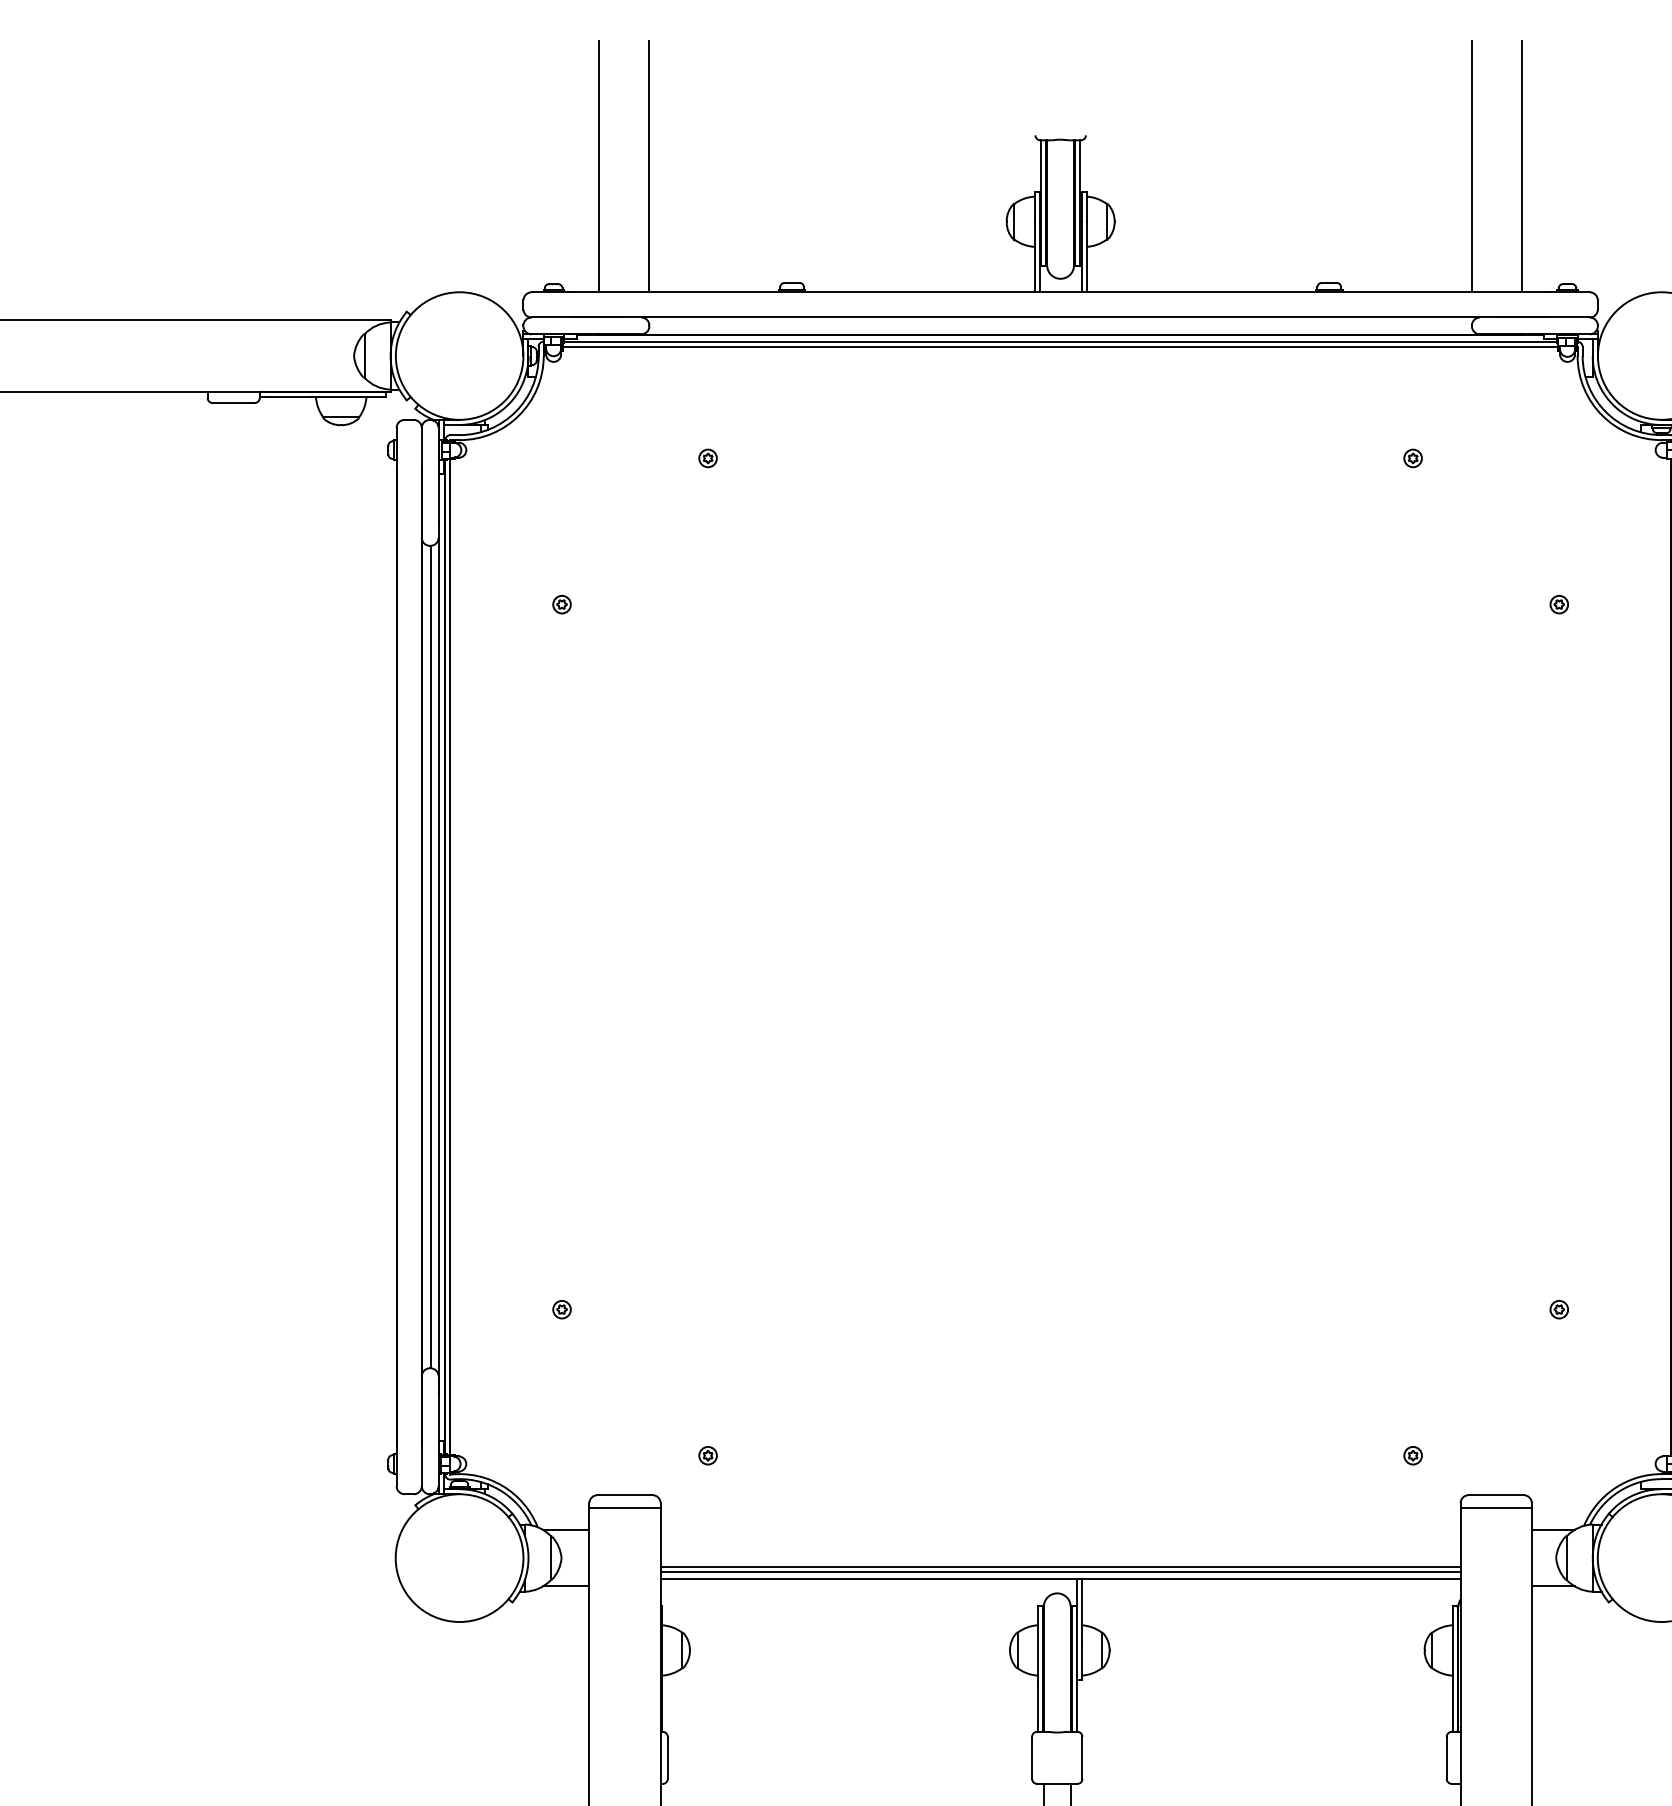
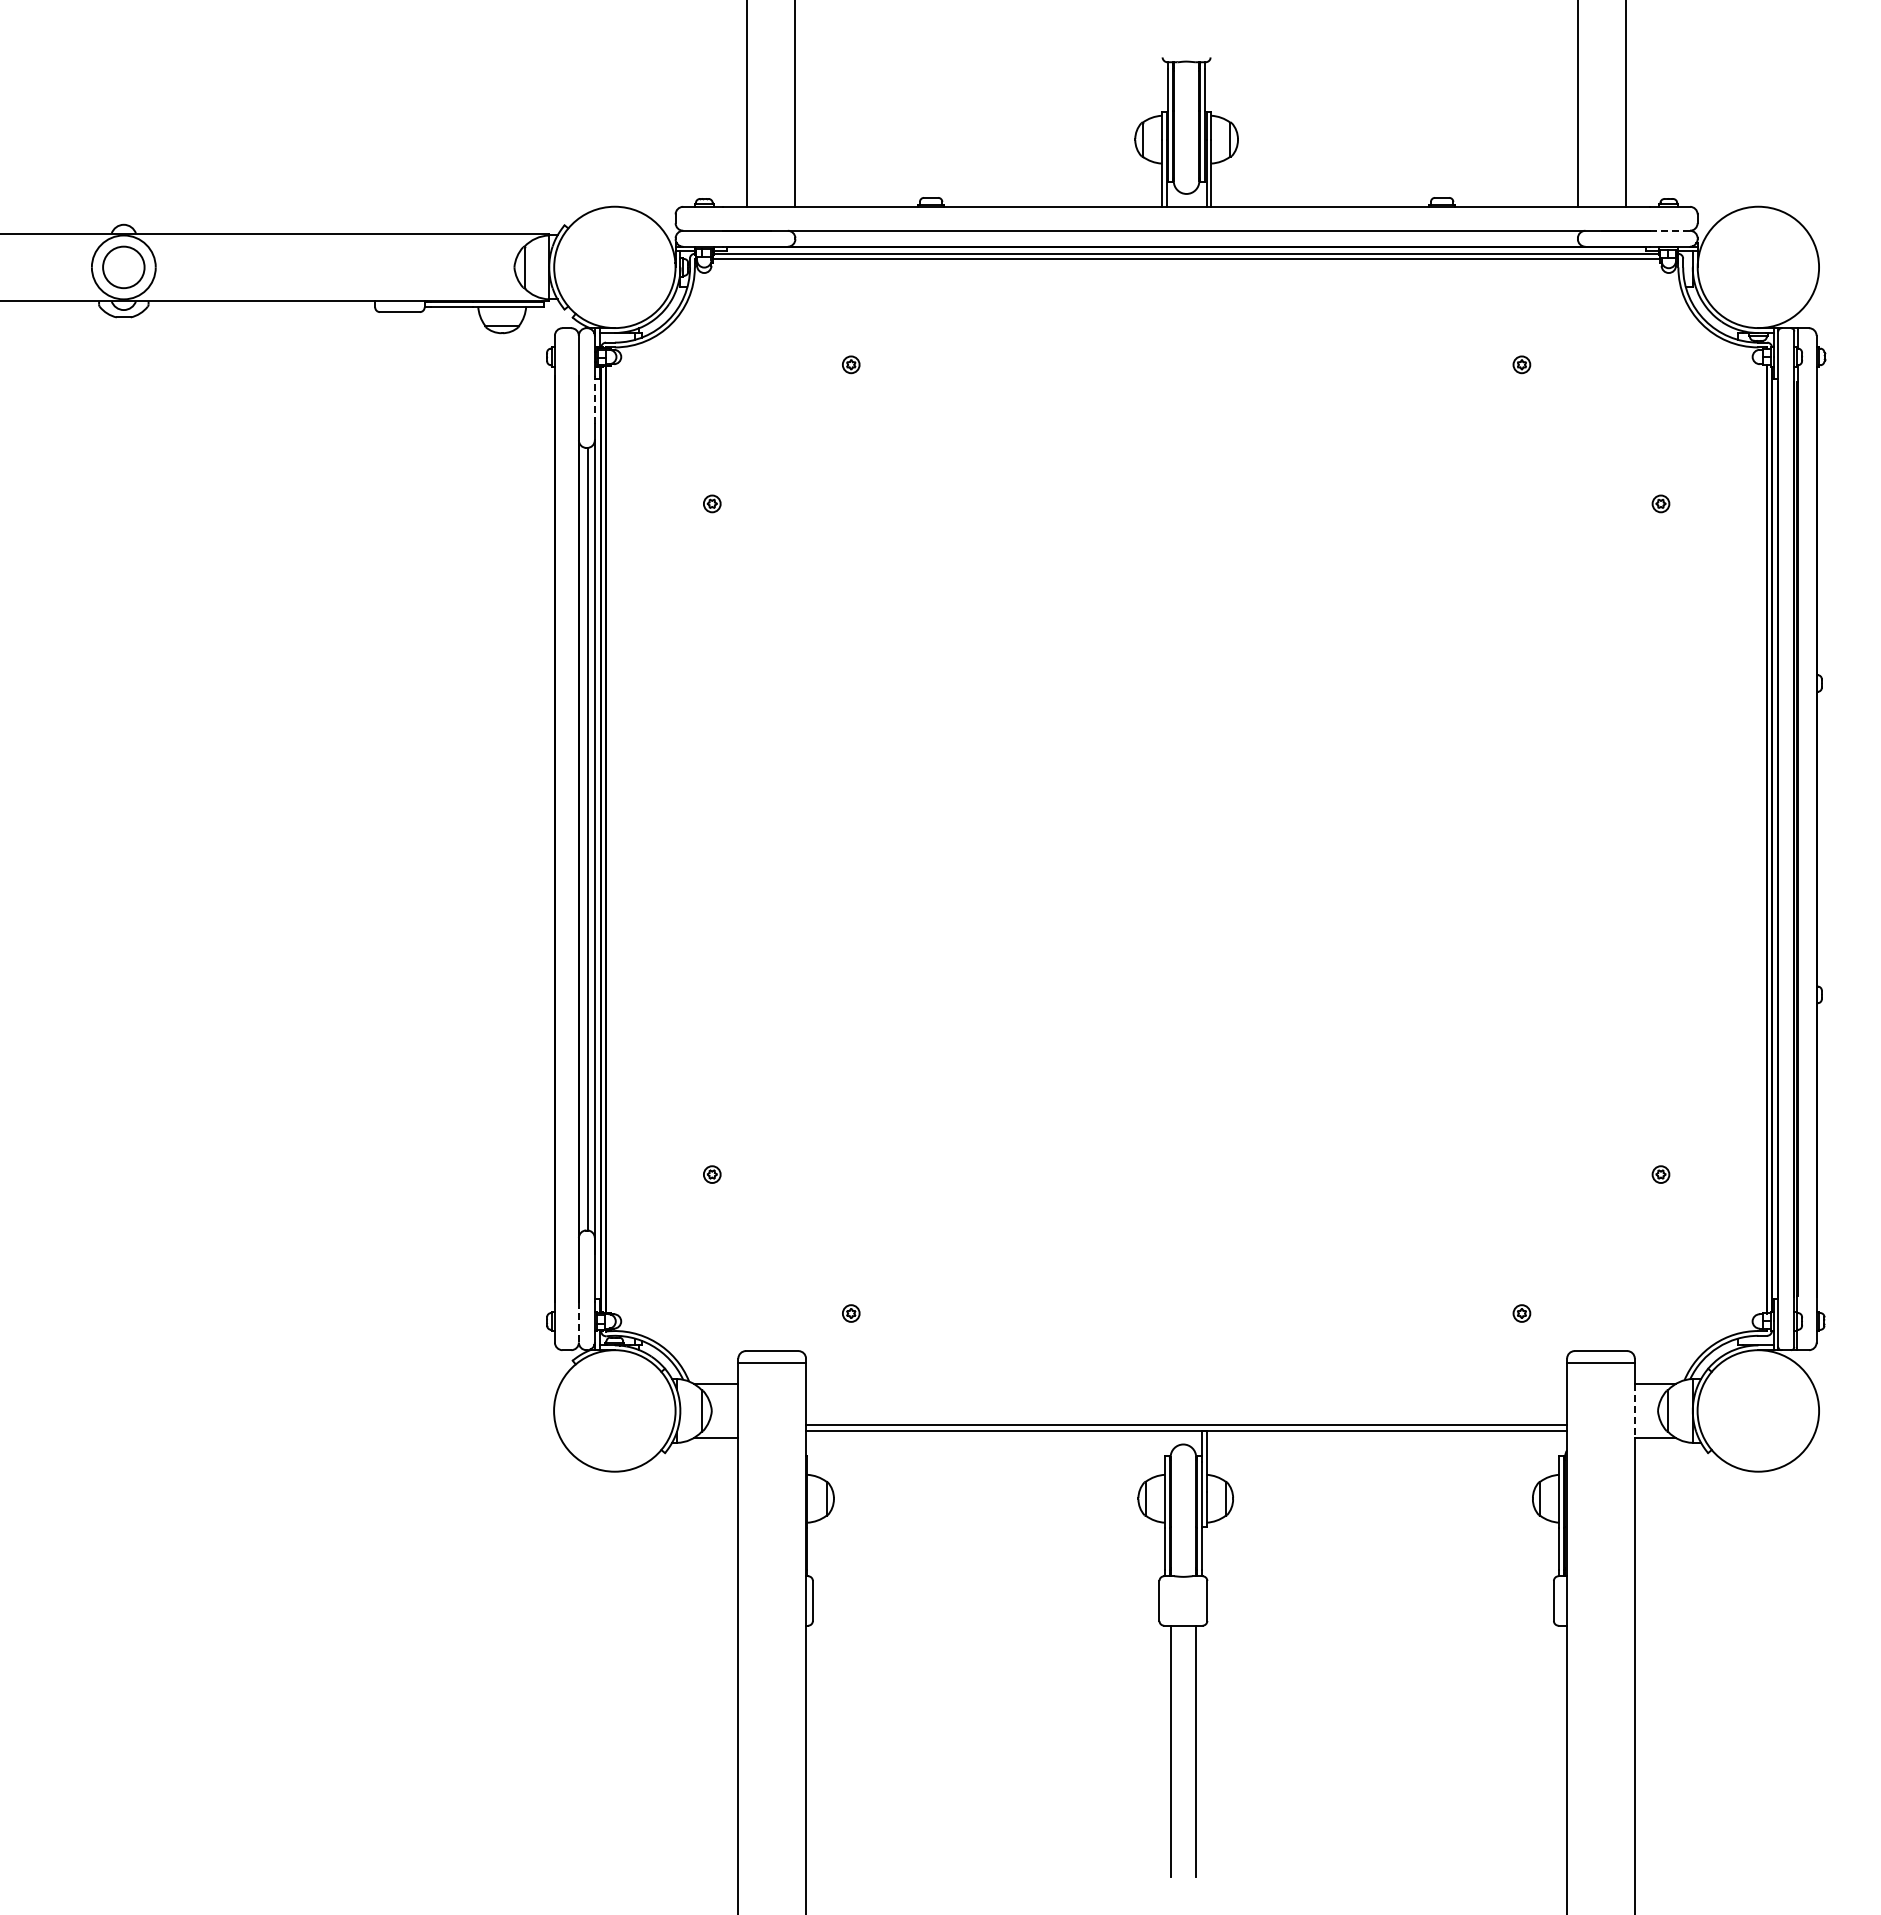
line: (1568, 317) -> (1669, 230), solid -> dashed
line: (438, 495) -> (594, 400), solid -> dashed
line: (421, 1465) -> (578, 1322), solid -> dashed
line: (1531, 1557) -> (1634, 1410), solid -> dashed
line: (1060, 1567) -> (1186, 1419), removed

